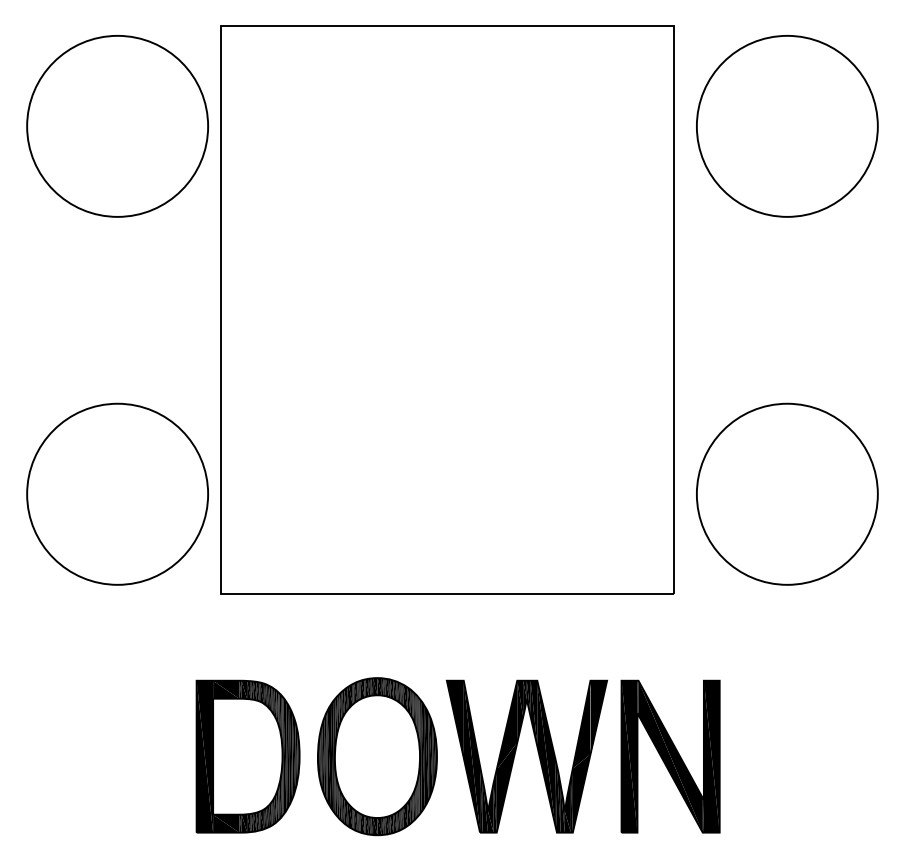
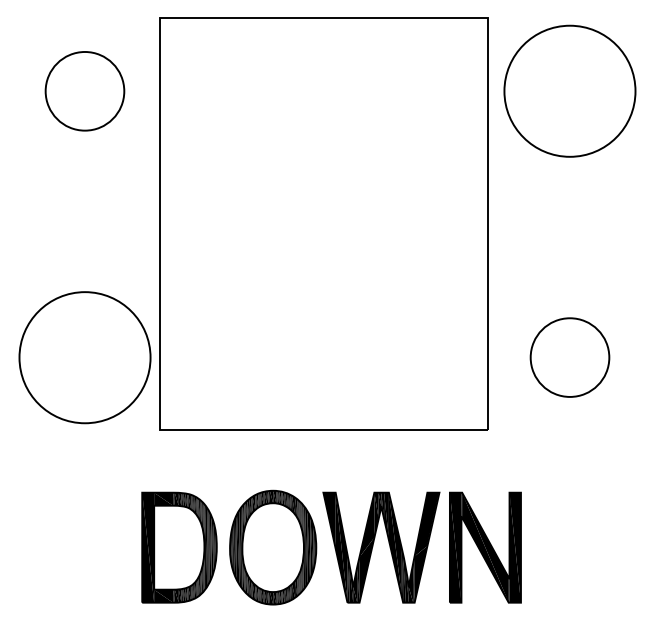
part: (117, 126) -> (84, 91), size x0.6
part: (787, 493) -> (570, 357), size x0.6

